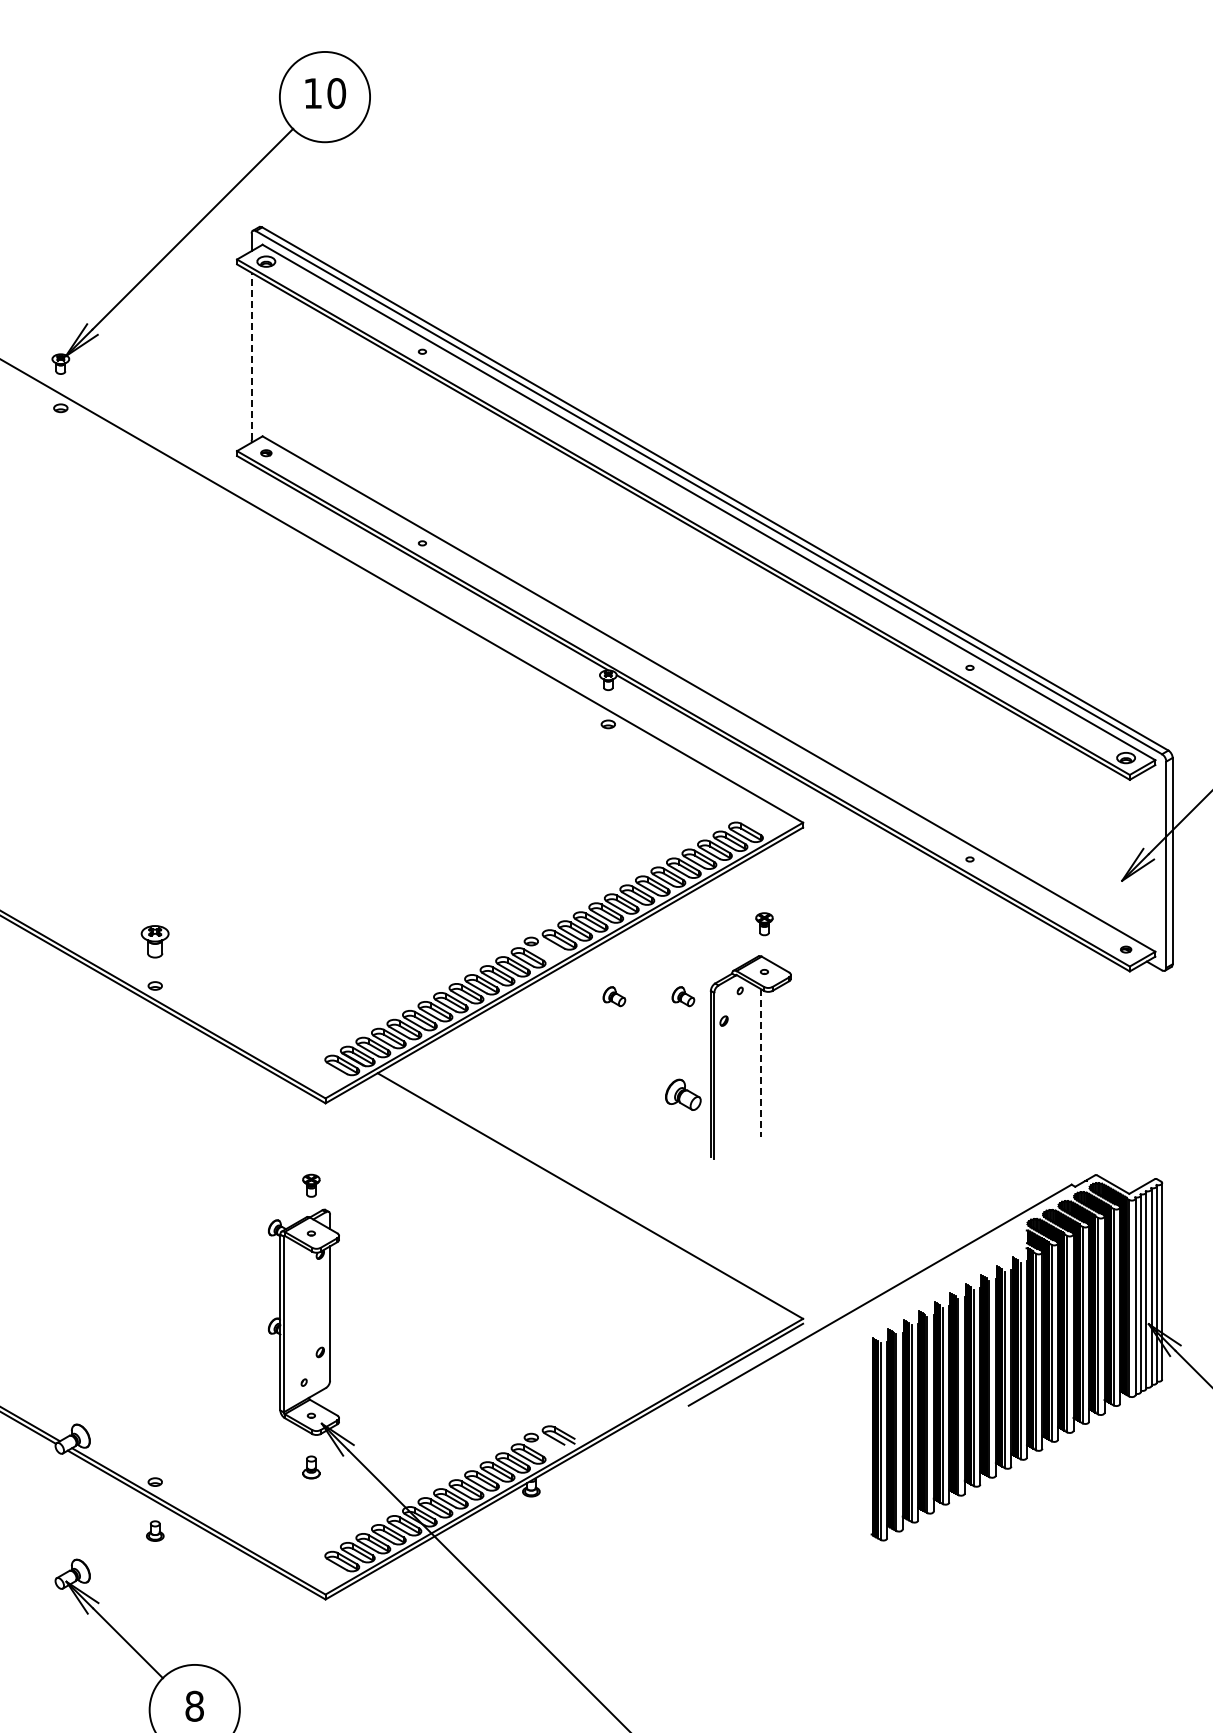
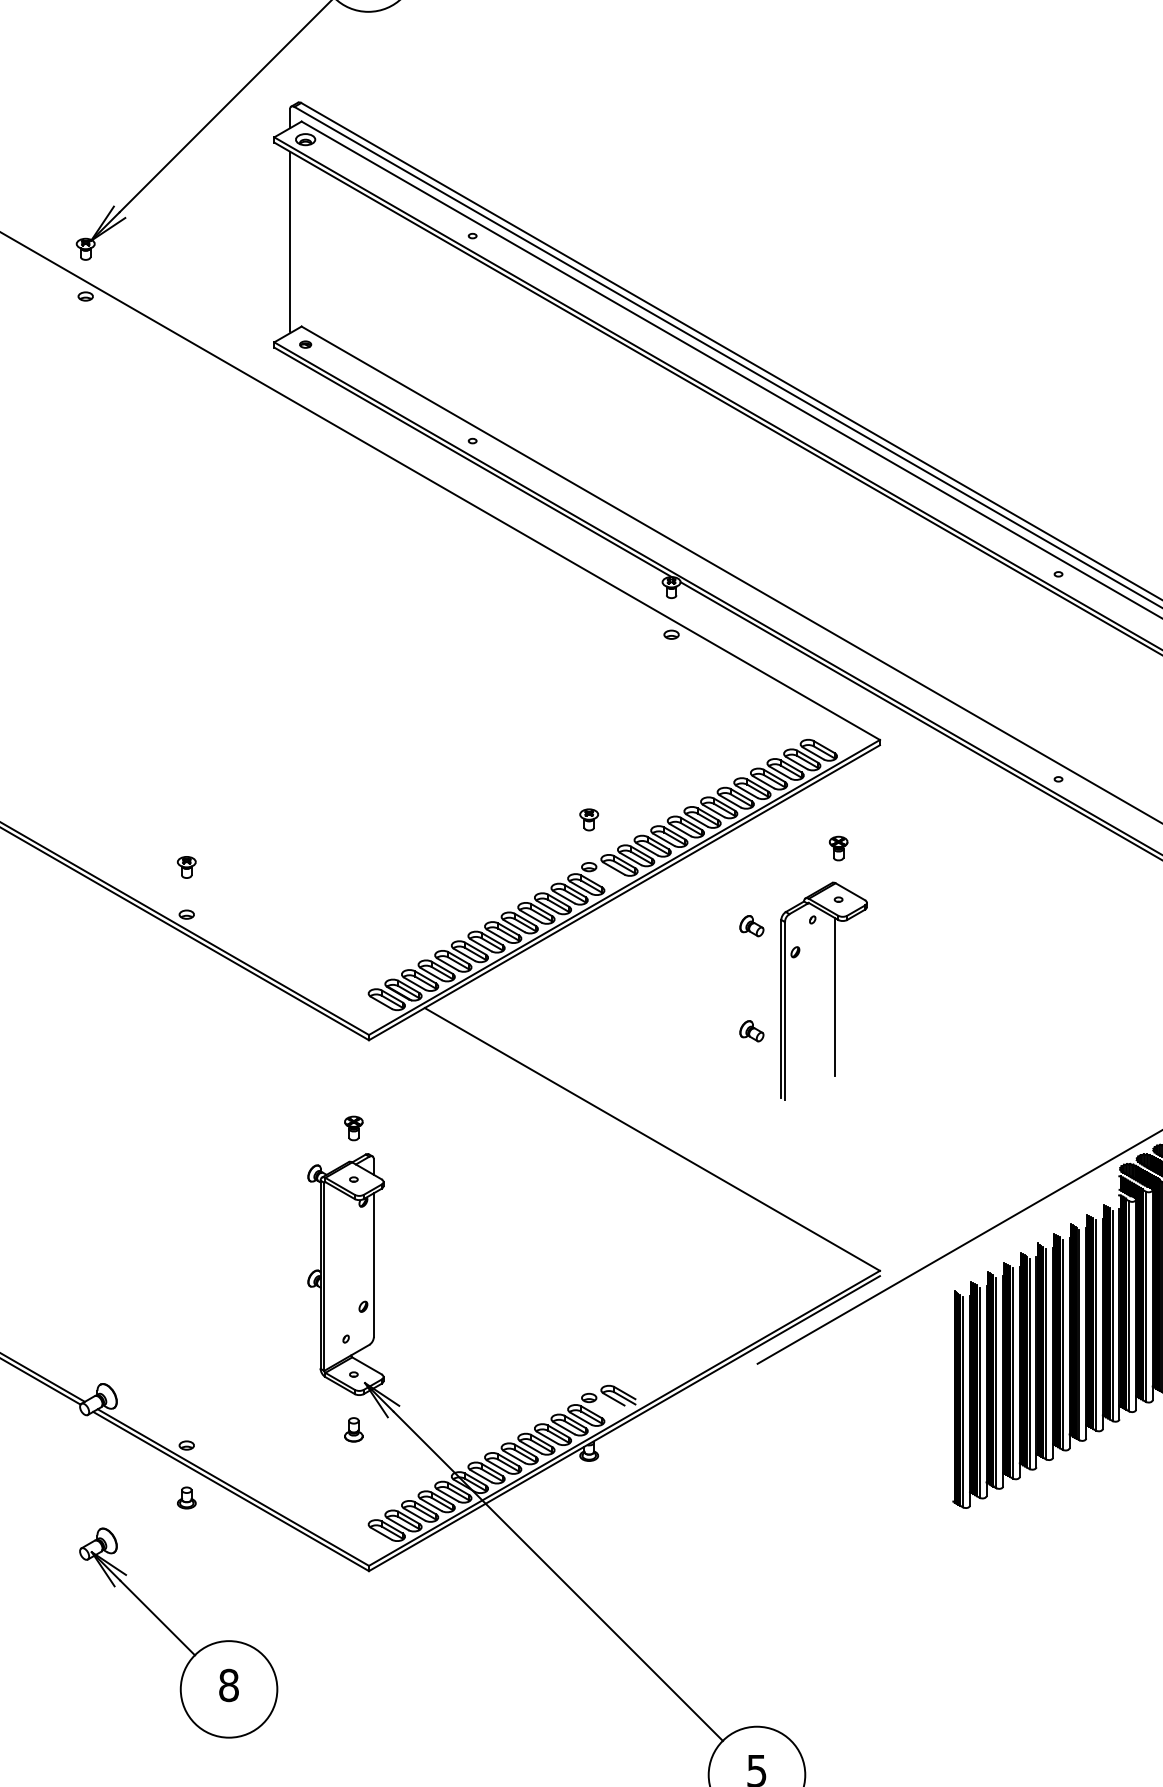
line: (251, 356) -> (289, 241), dashed -> solid
part: (531, 897) -> (589, 820), added
part: (155, 941) -> (187, 867), size x0.62
part: (614, 996) -> (678, 925), removed
line: (760, 1063) -> (834, 997), dashed -> solid
part: (683, 1094) -> (751, 1030), size x0.62

